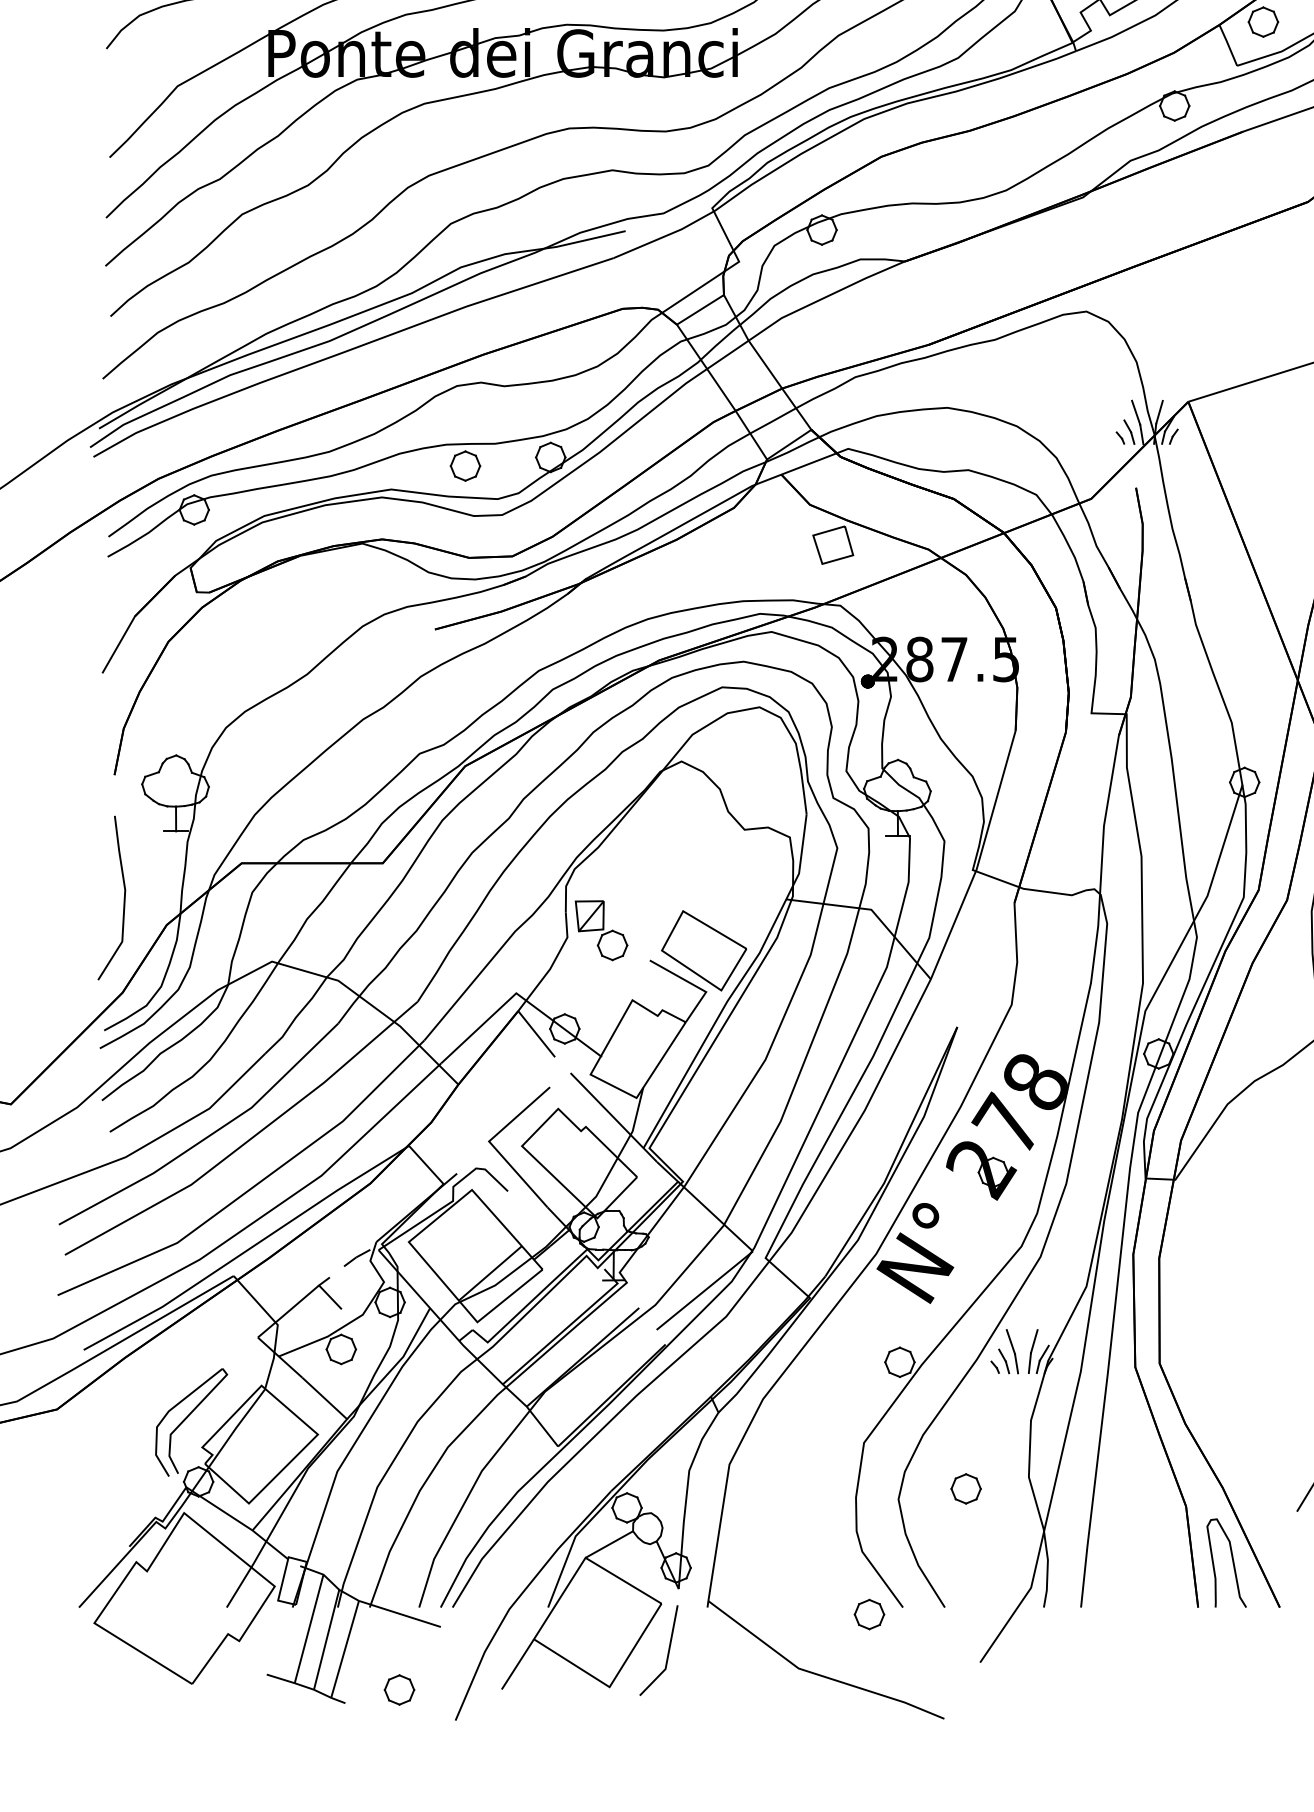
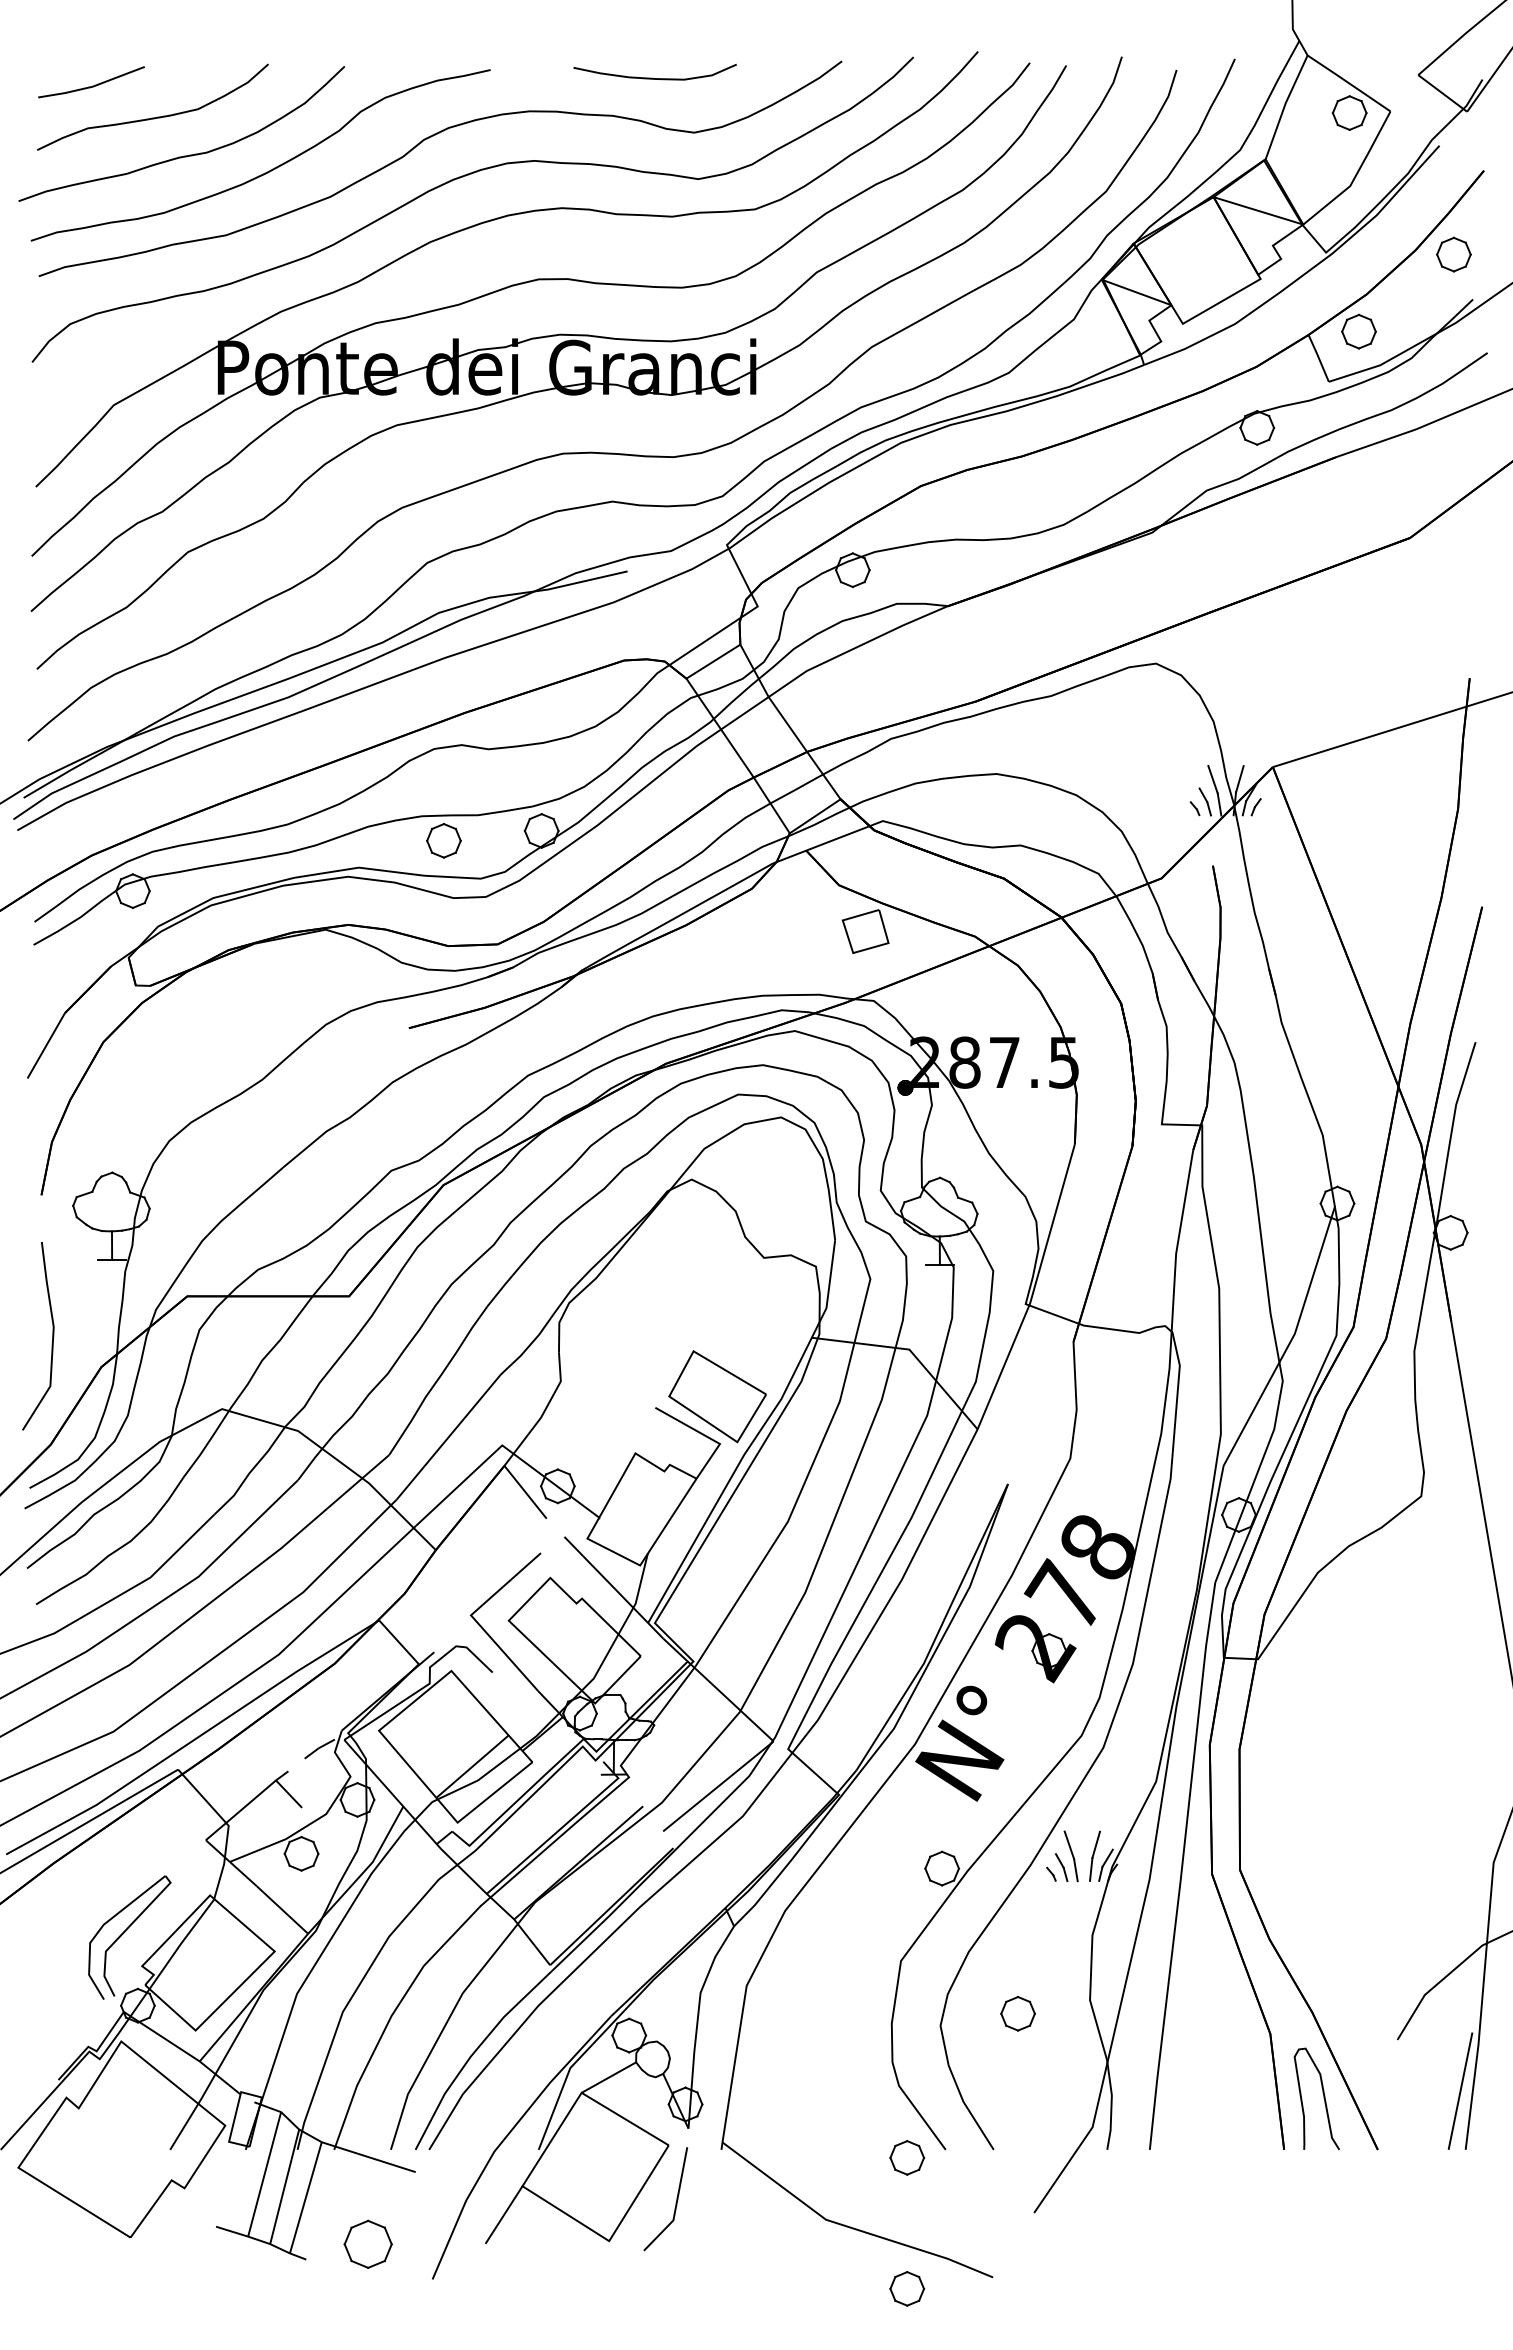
part: (601, 930) -> (599, 1373), removed
part: (399, 1690) -> (368, 2244), size x1.4
part: (869, 1728) -> (907, 2288), added

